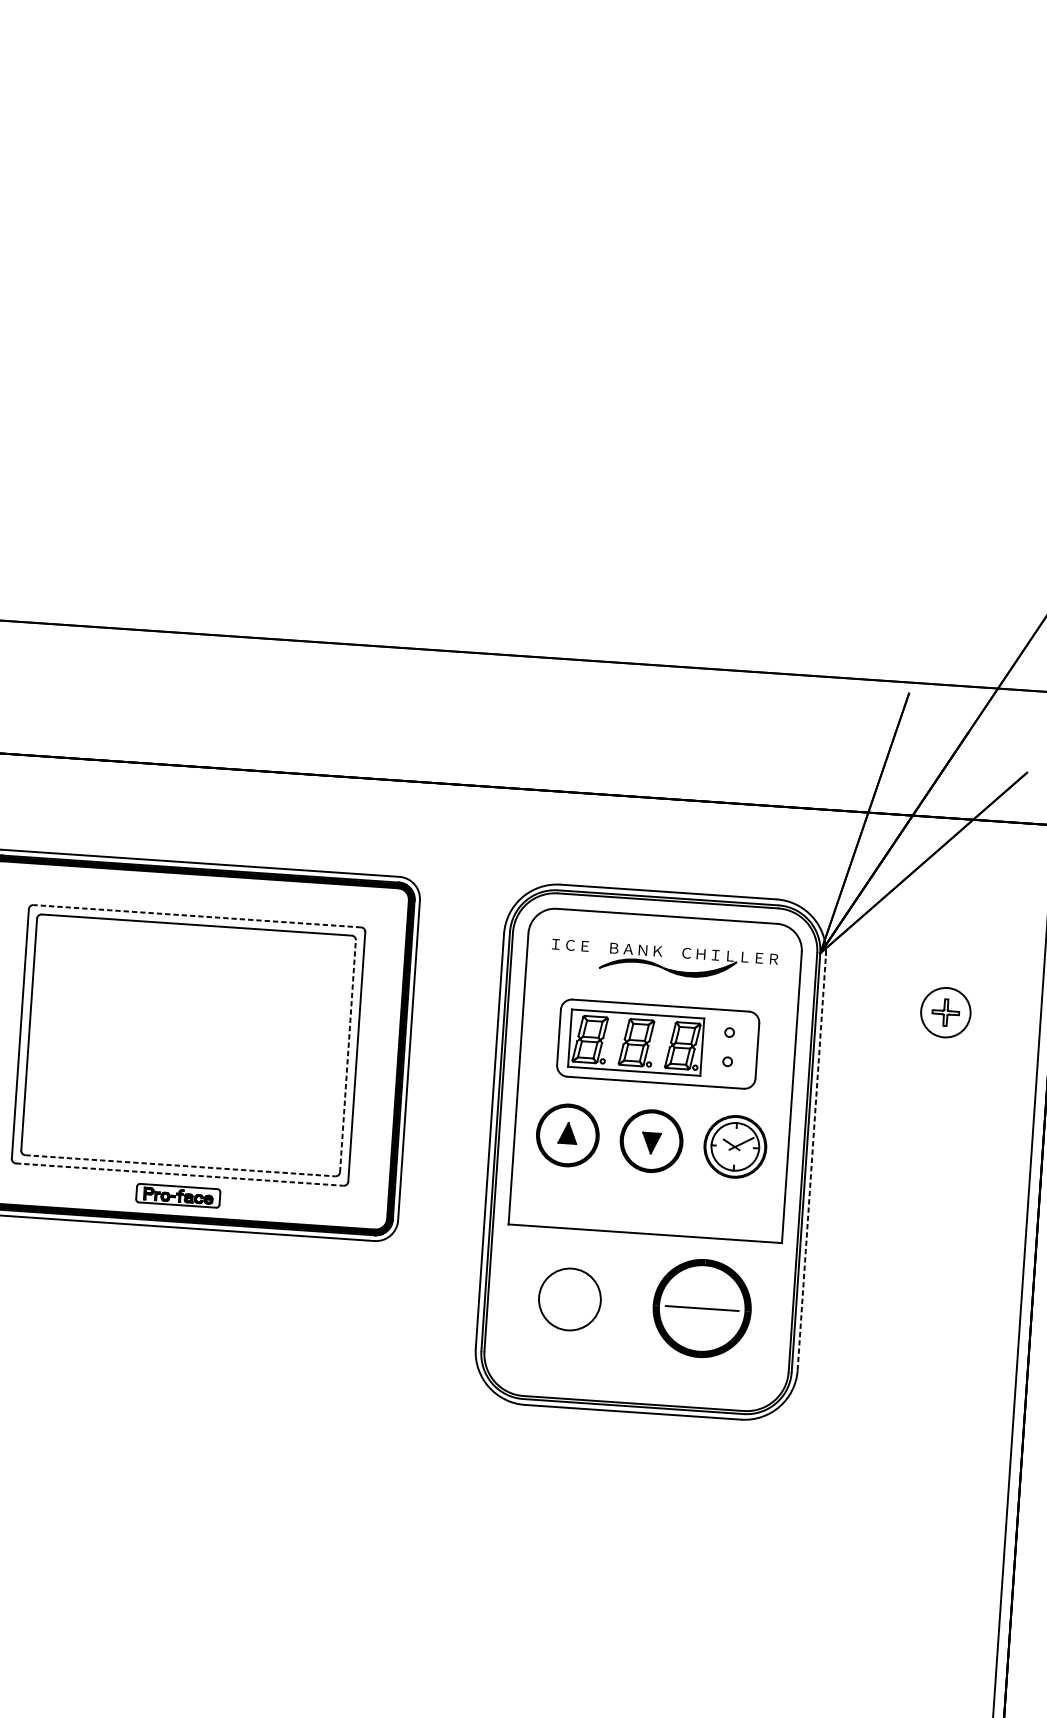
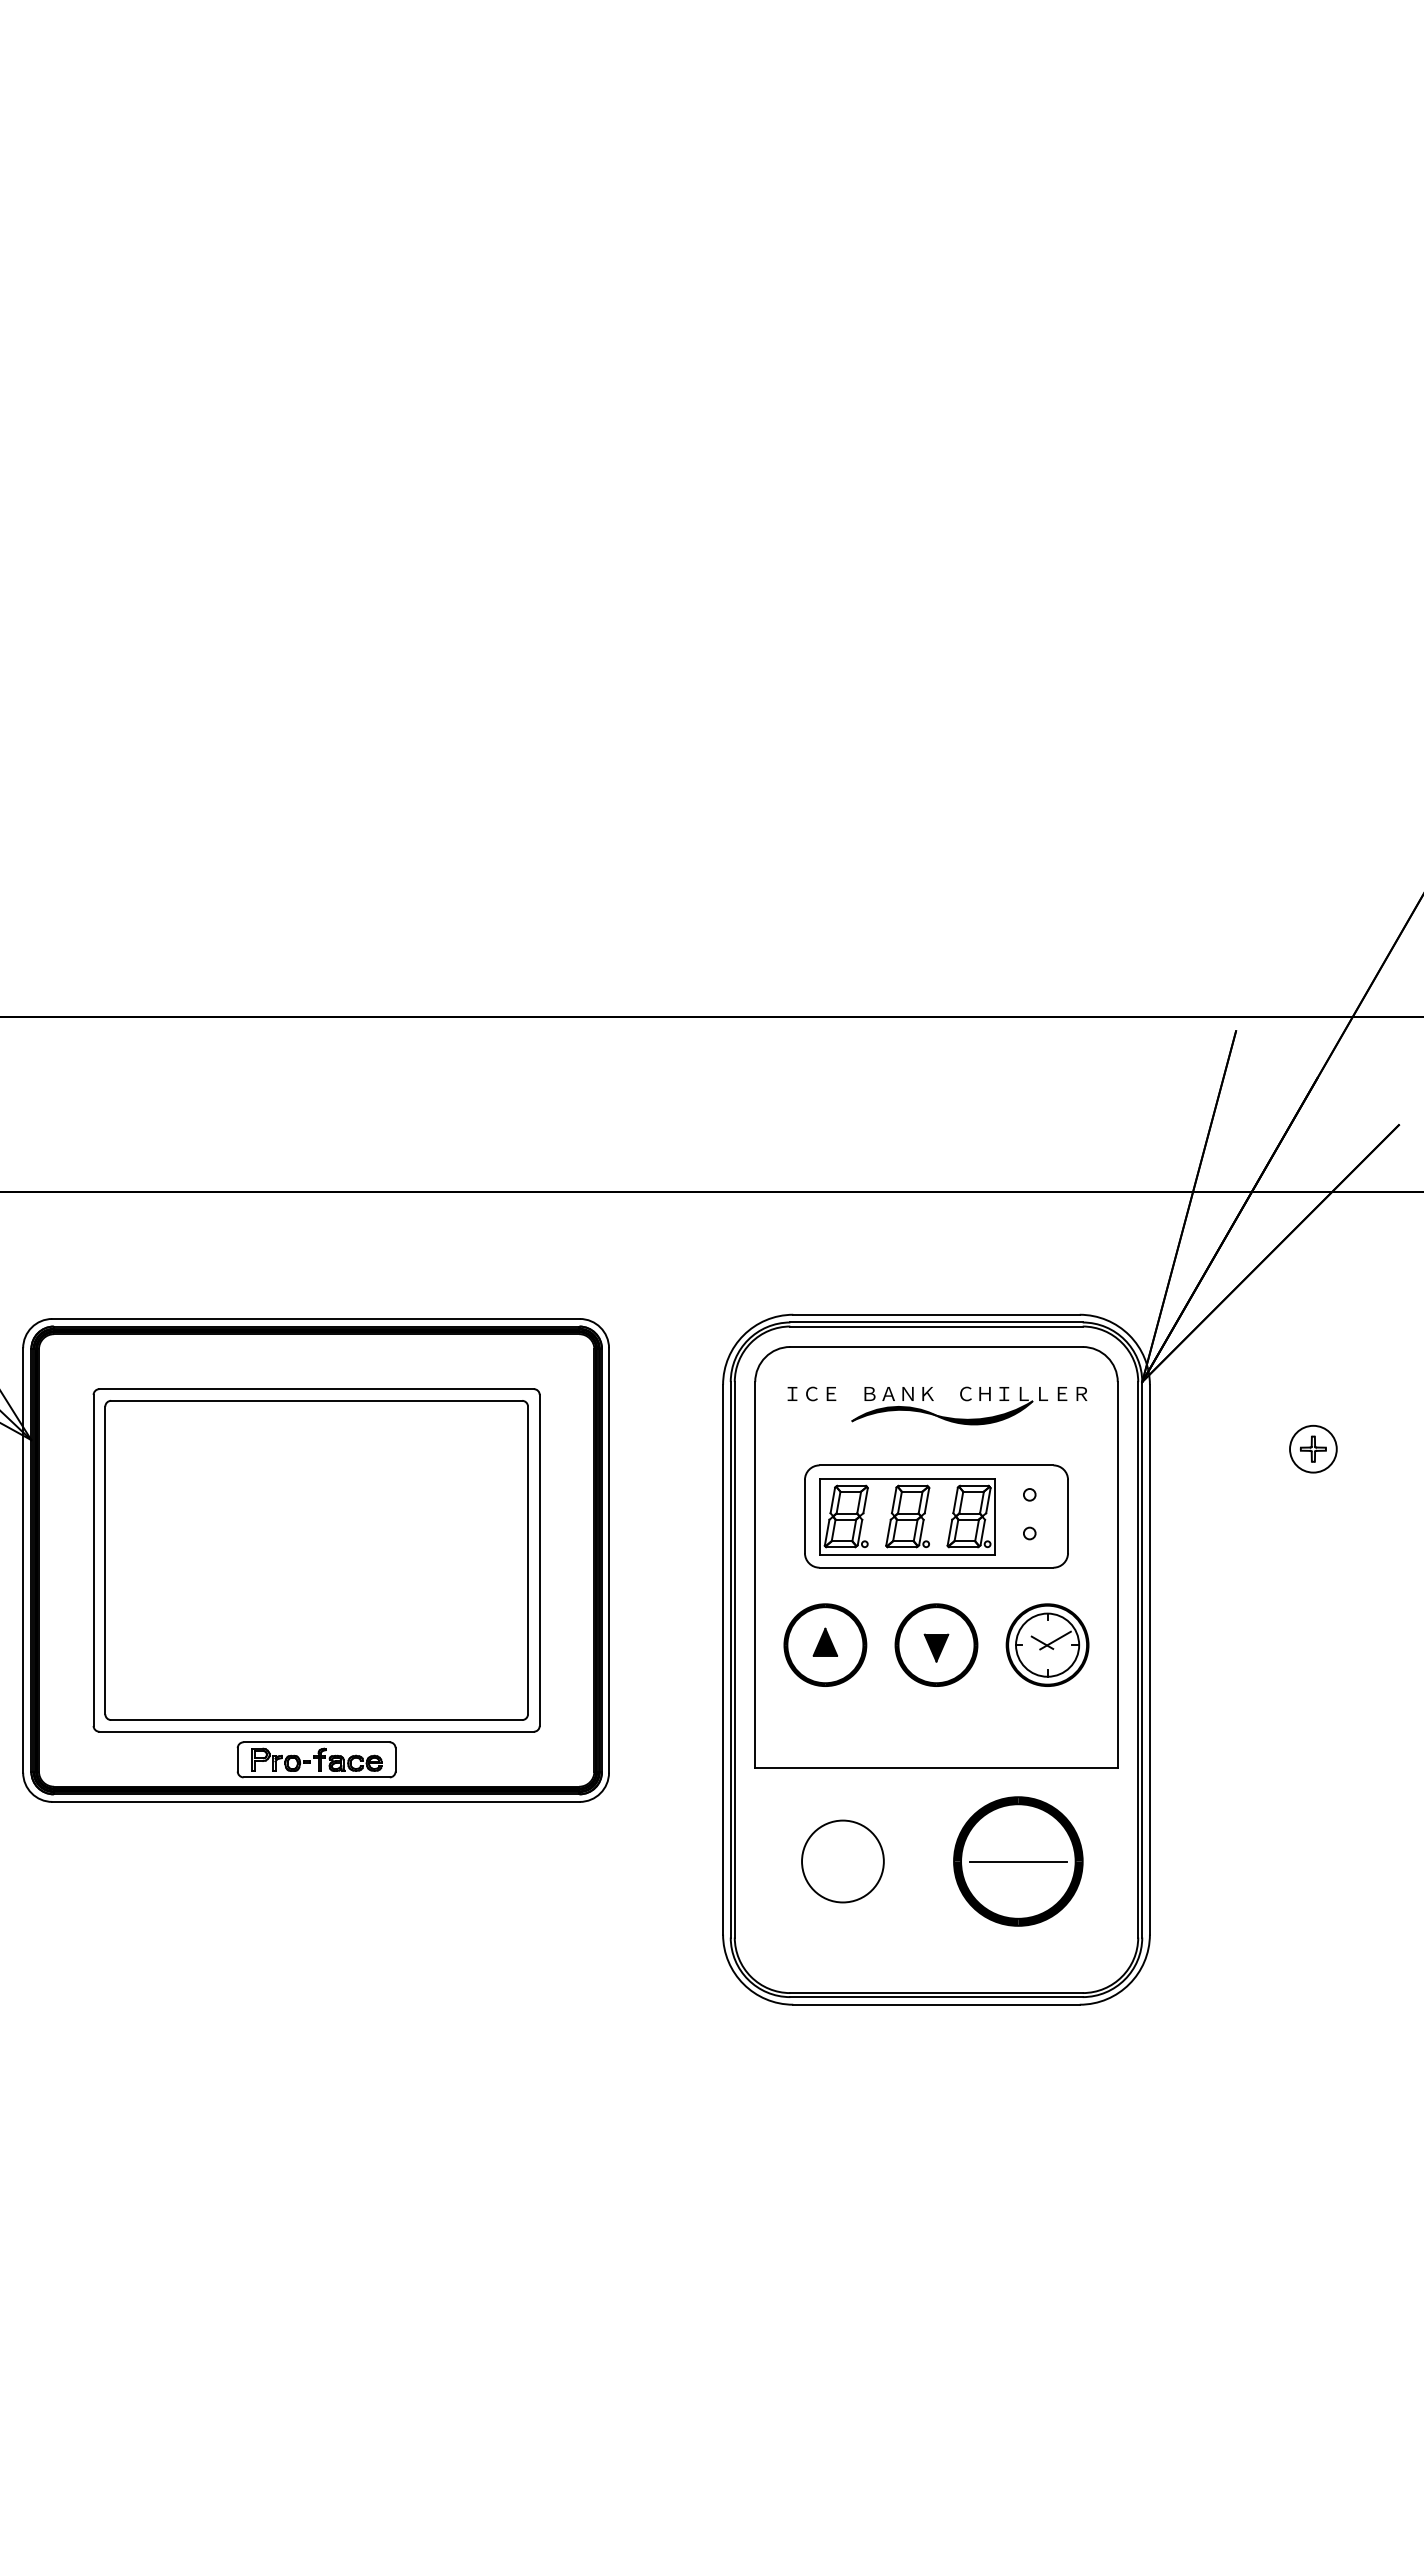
line: (197, 916) -> (316, 1389), dashed -> solid
part: (945, 1013) -> (1313, 1449), size x0.71
line: (348, 1056) -> (528, 1560), dashed -> solid
line: (811, 1162) -> (1149, 1659), dashed -> solid
line: (180, 1166) -> (316, 1720), dashed -> solid
line: (180, 1174) -> (317, 1731), dashed -> solid
part: (178, 1195) -> (316, 1759), size x1.43

